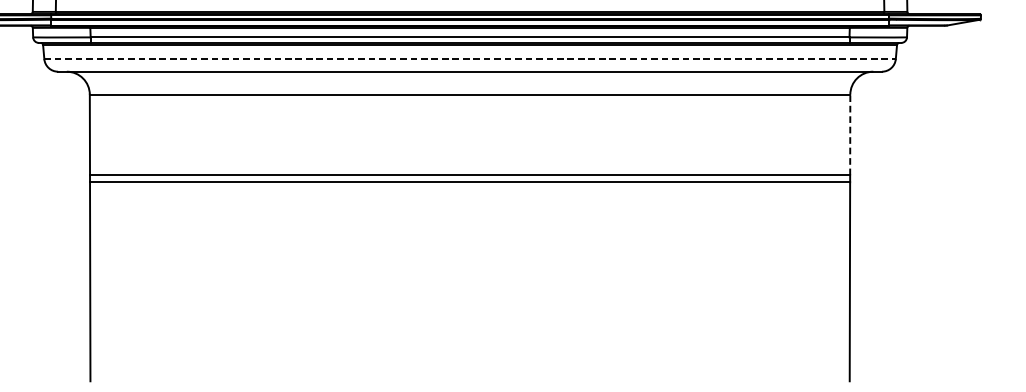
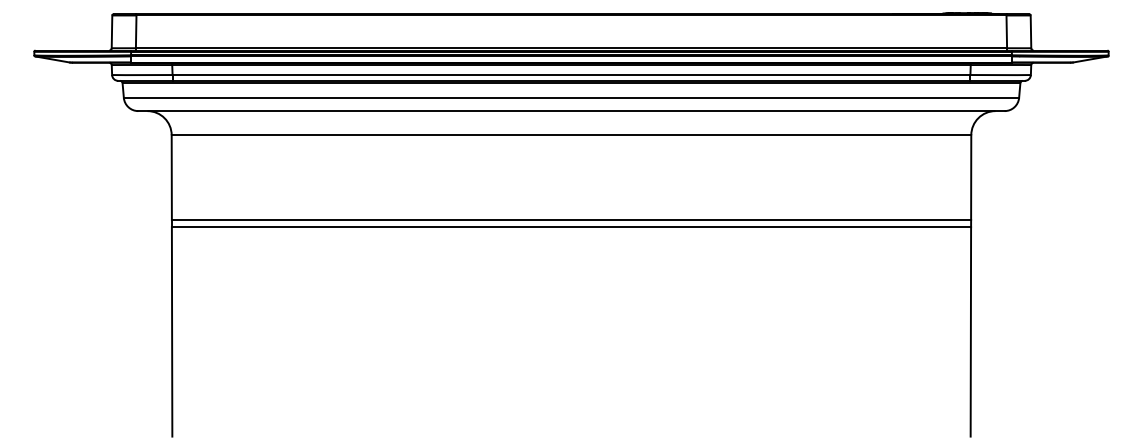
line: (470, 58) -> (571, 97), dashed -> solid
line: (850, 134) -> (971, 177), dashed -> solid

